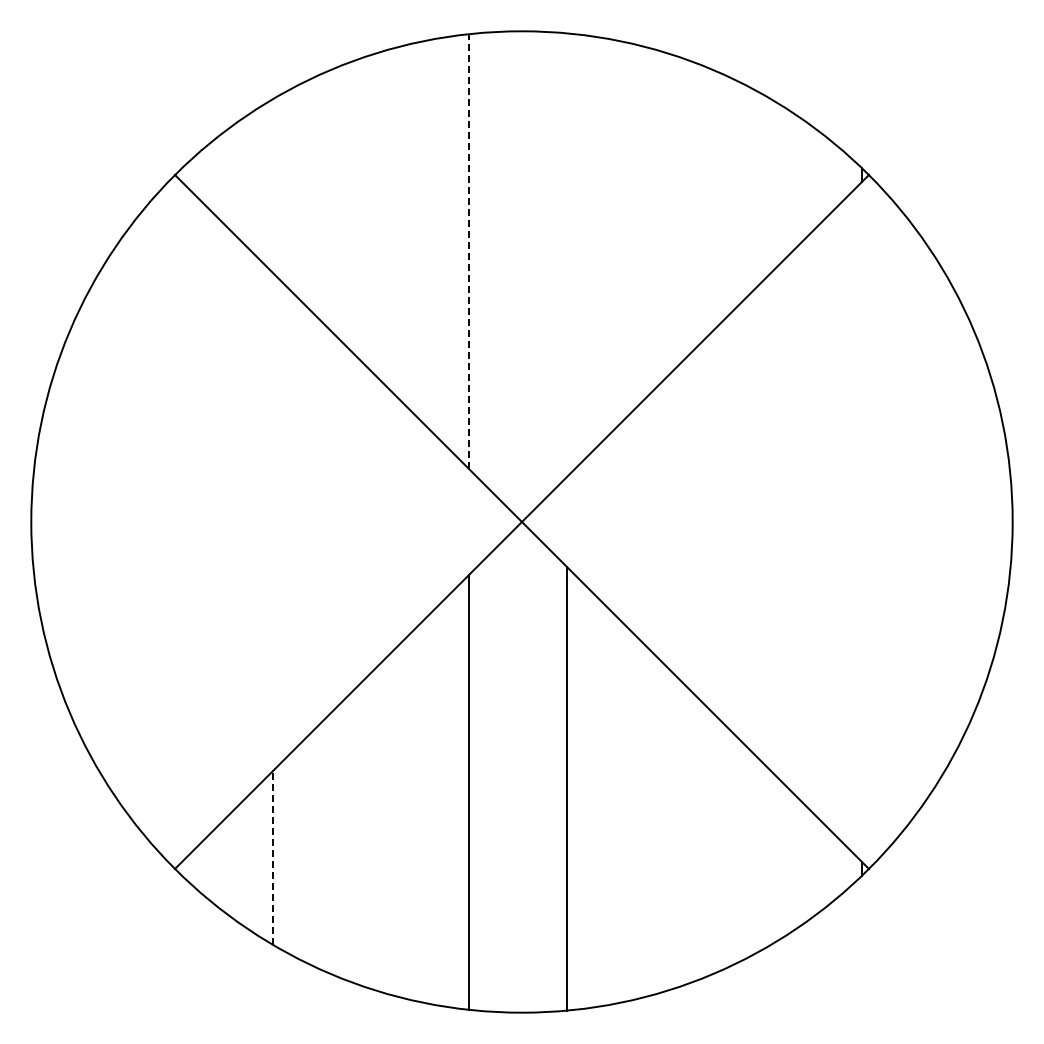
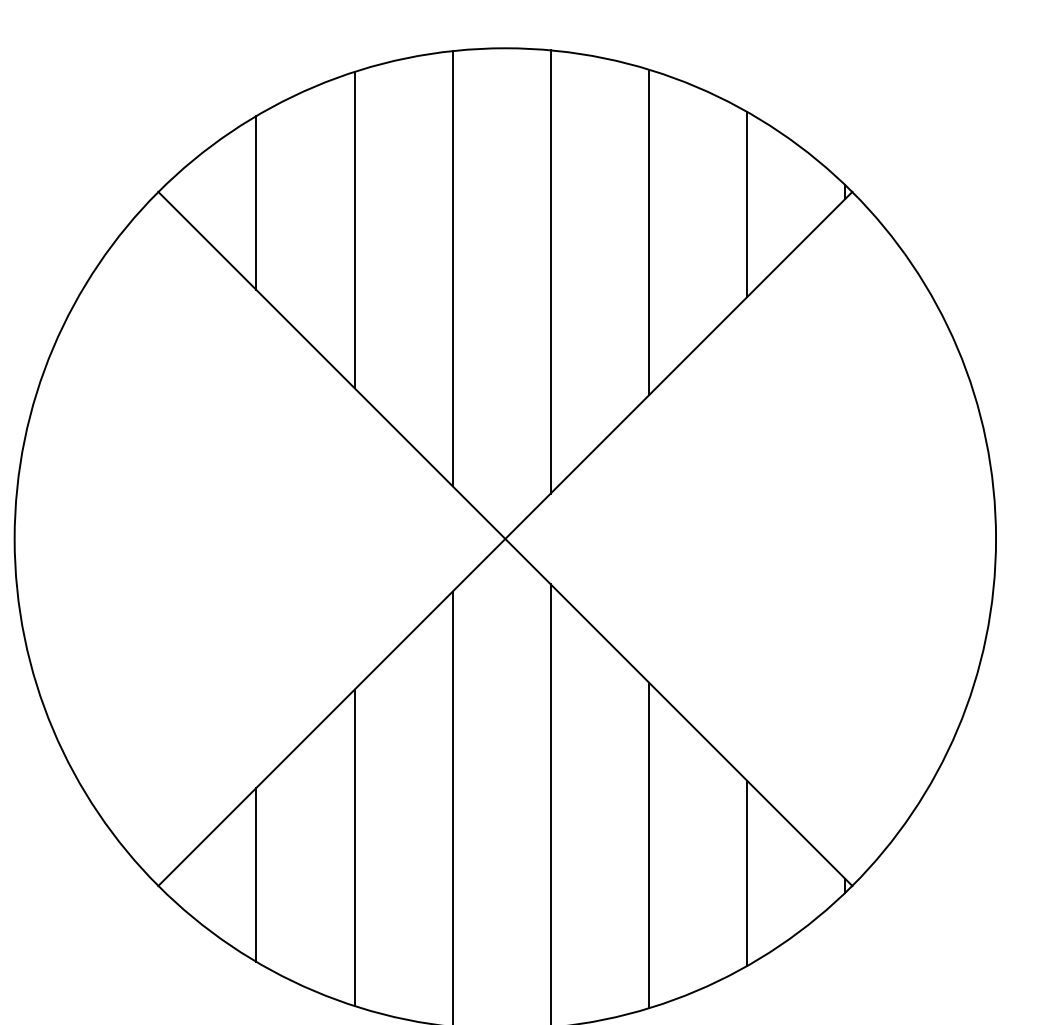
line: (273, 186) -> (256, 203), added
line: (763, 187) -> (746, 204), added
line: (371, 213) -> (354, 230), added
line: (665, 215) -> (648, 232), added
line: (469, 251) -> (452, 268), dashed -> solid
line: (567, 254) -> (550, 271), added
line: (665, 828) -> (648, 845), added
line: (371, 830) -> (354, 847), added
line: (763, 856) -> (746, 873), added
line: (273, 857) -> (256, 874), dashed -> solid

